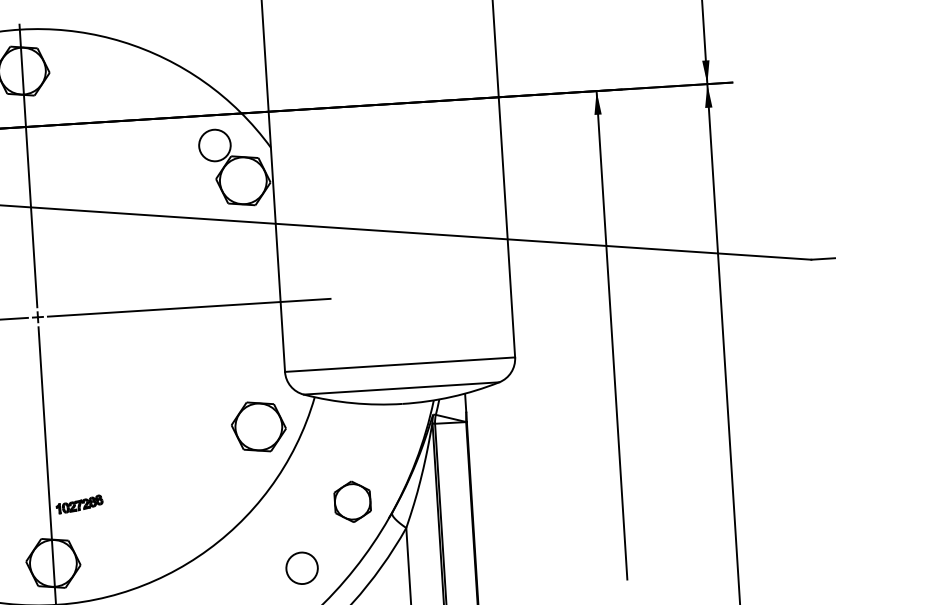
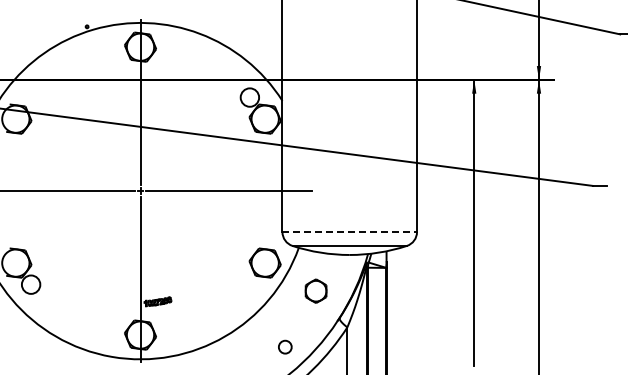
line: (401, 365) -> (350, 232), solid -> dashed
part: (351, 500) -> (315, 290), moved
circle: (302, 569) -> (285, 347), size x0.7

